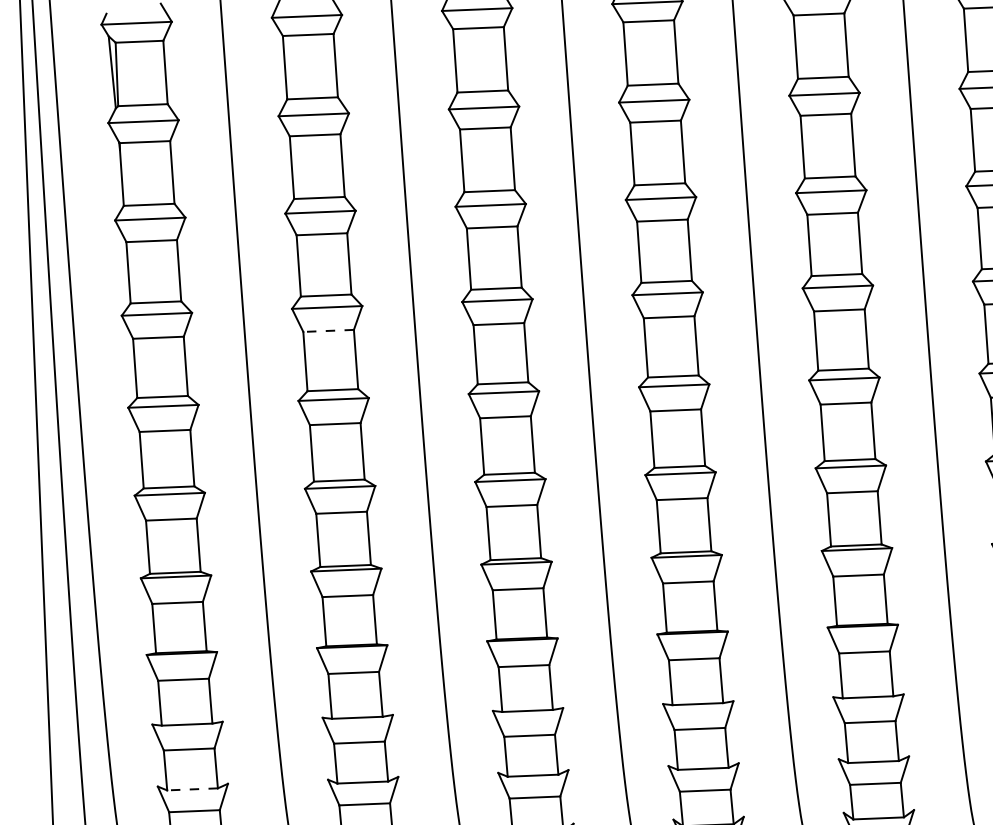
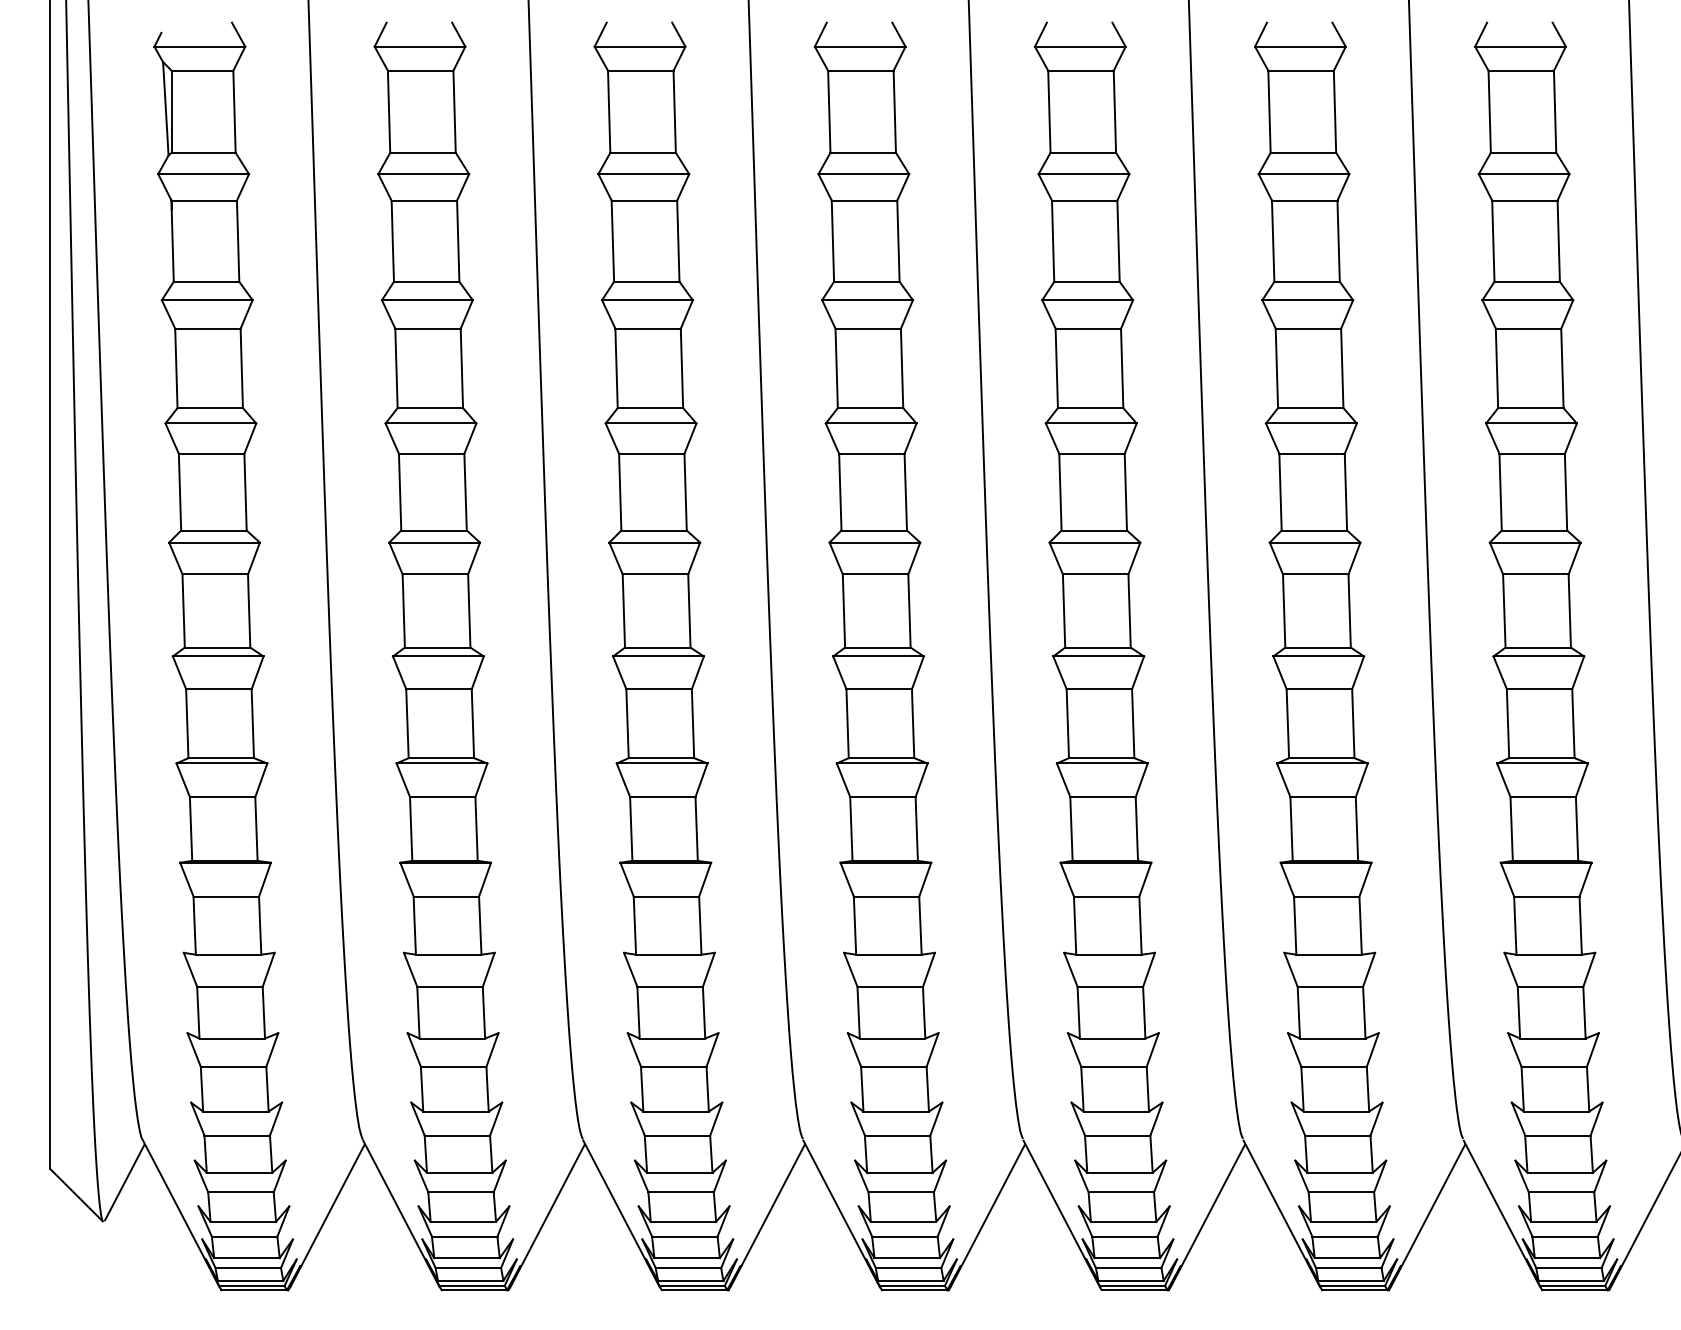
line: (328, 330) -> (431, 453), dashed -> solid
line: (192, 789) -> (232, 1038), dashed -> solid

